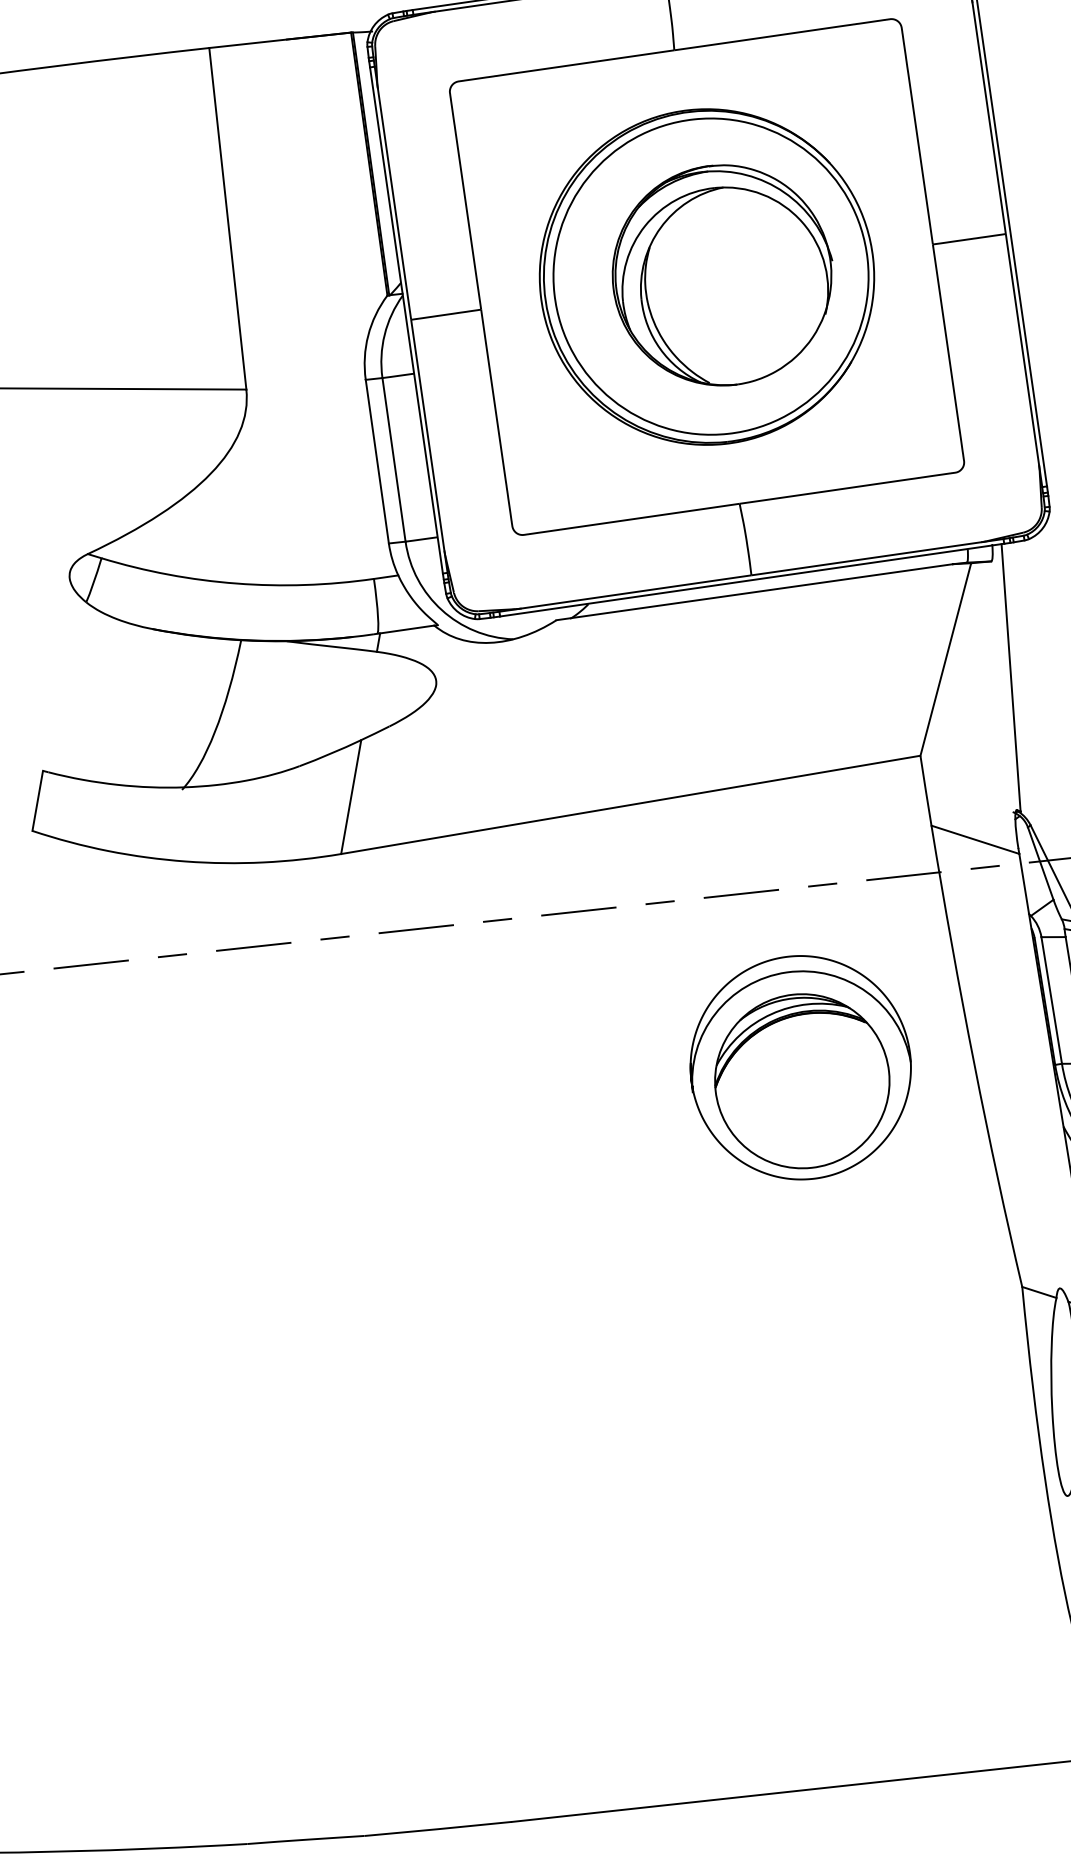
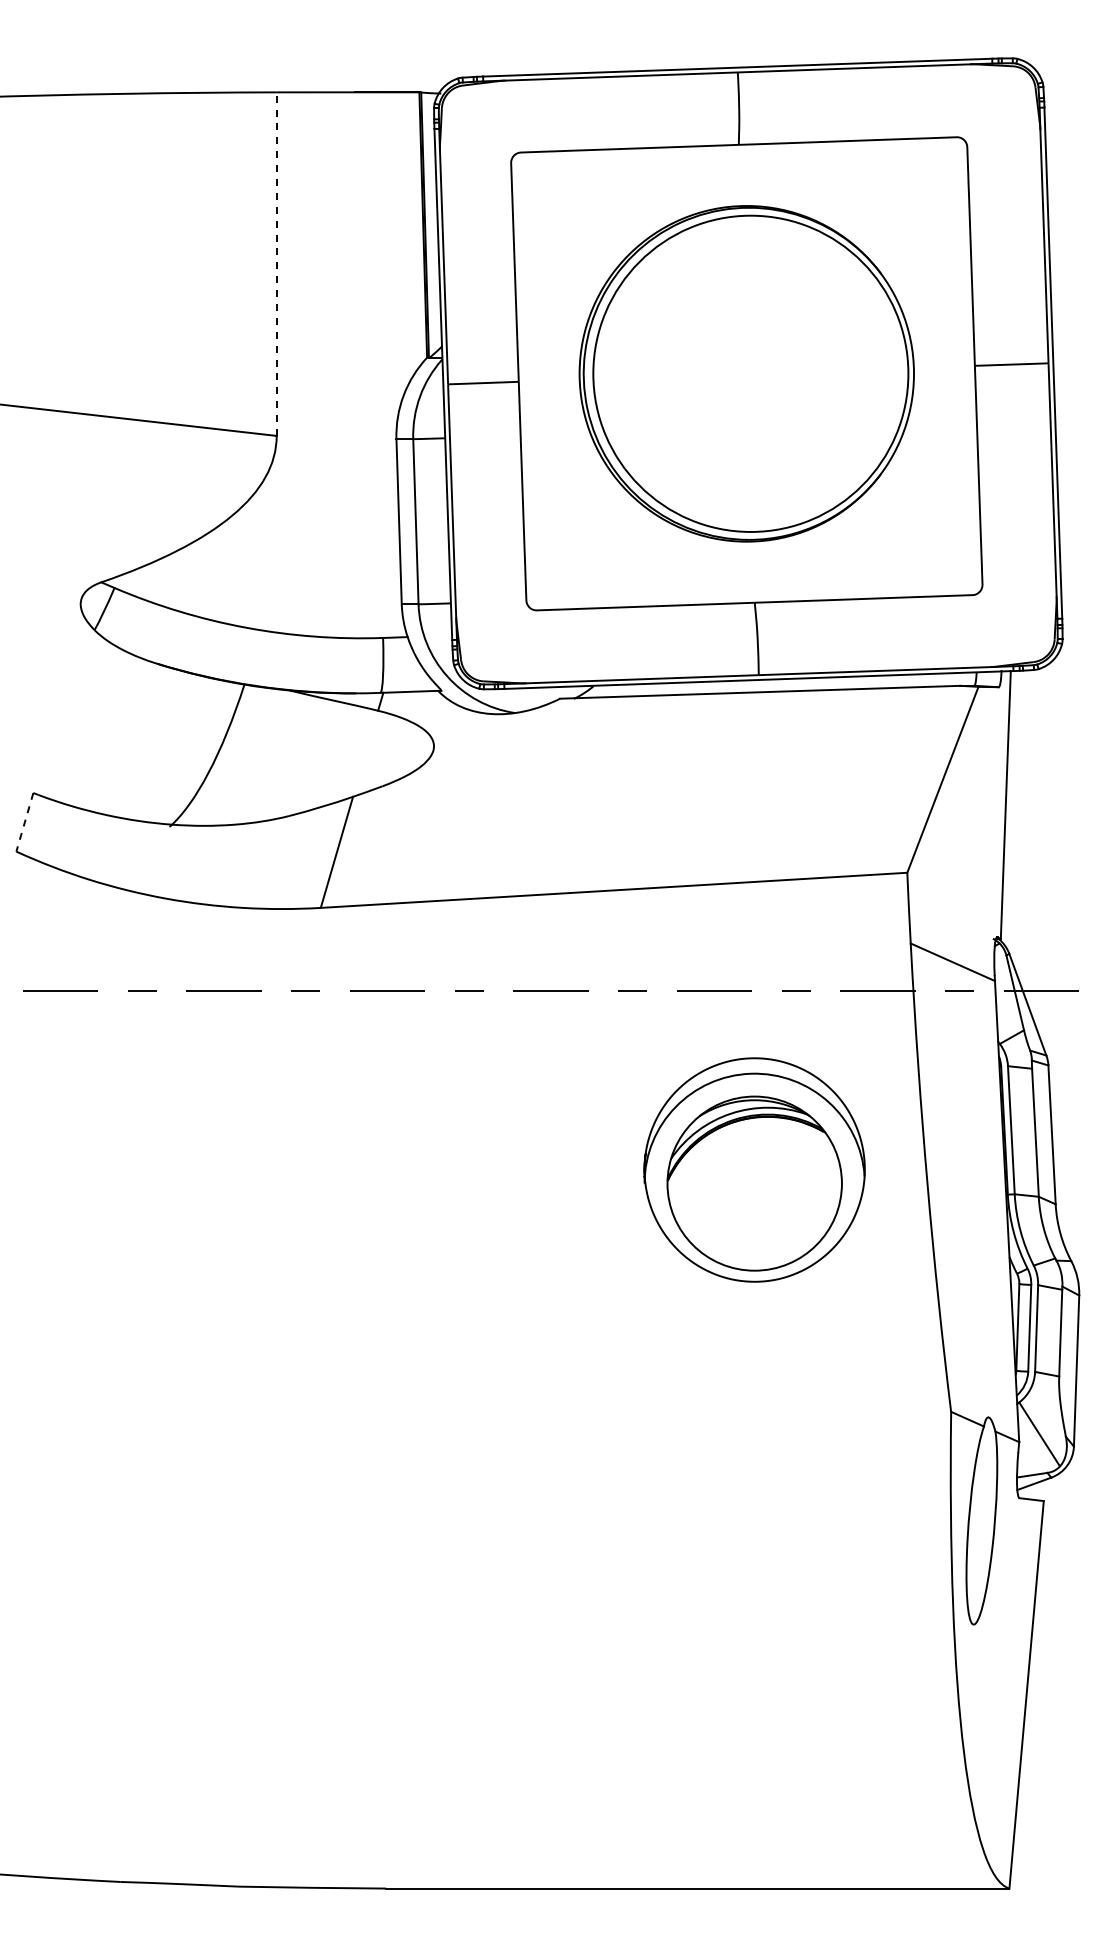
line: (227, 219) -> (276, 264), solid -> dashed
part: (722, 275) -> (762, 373), removed
line: (37, 801) -> (24, 822), solid -> dashed

